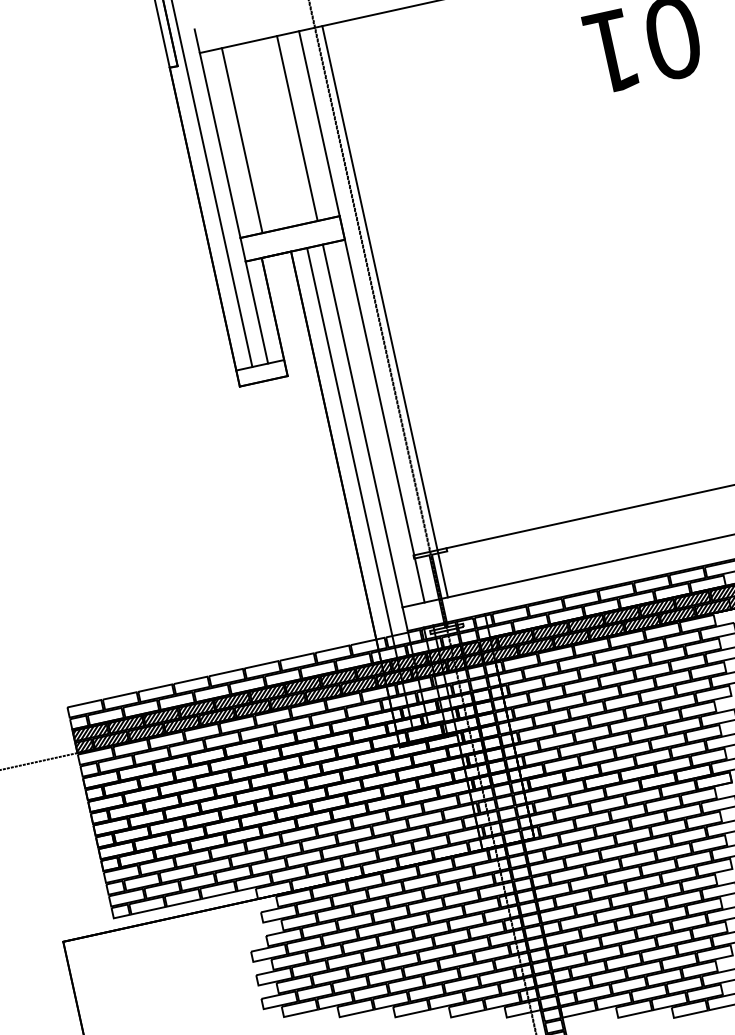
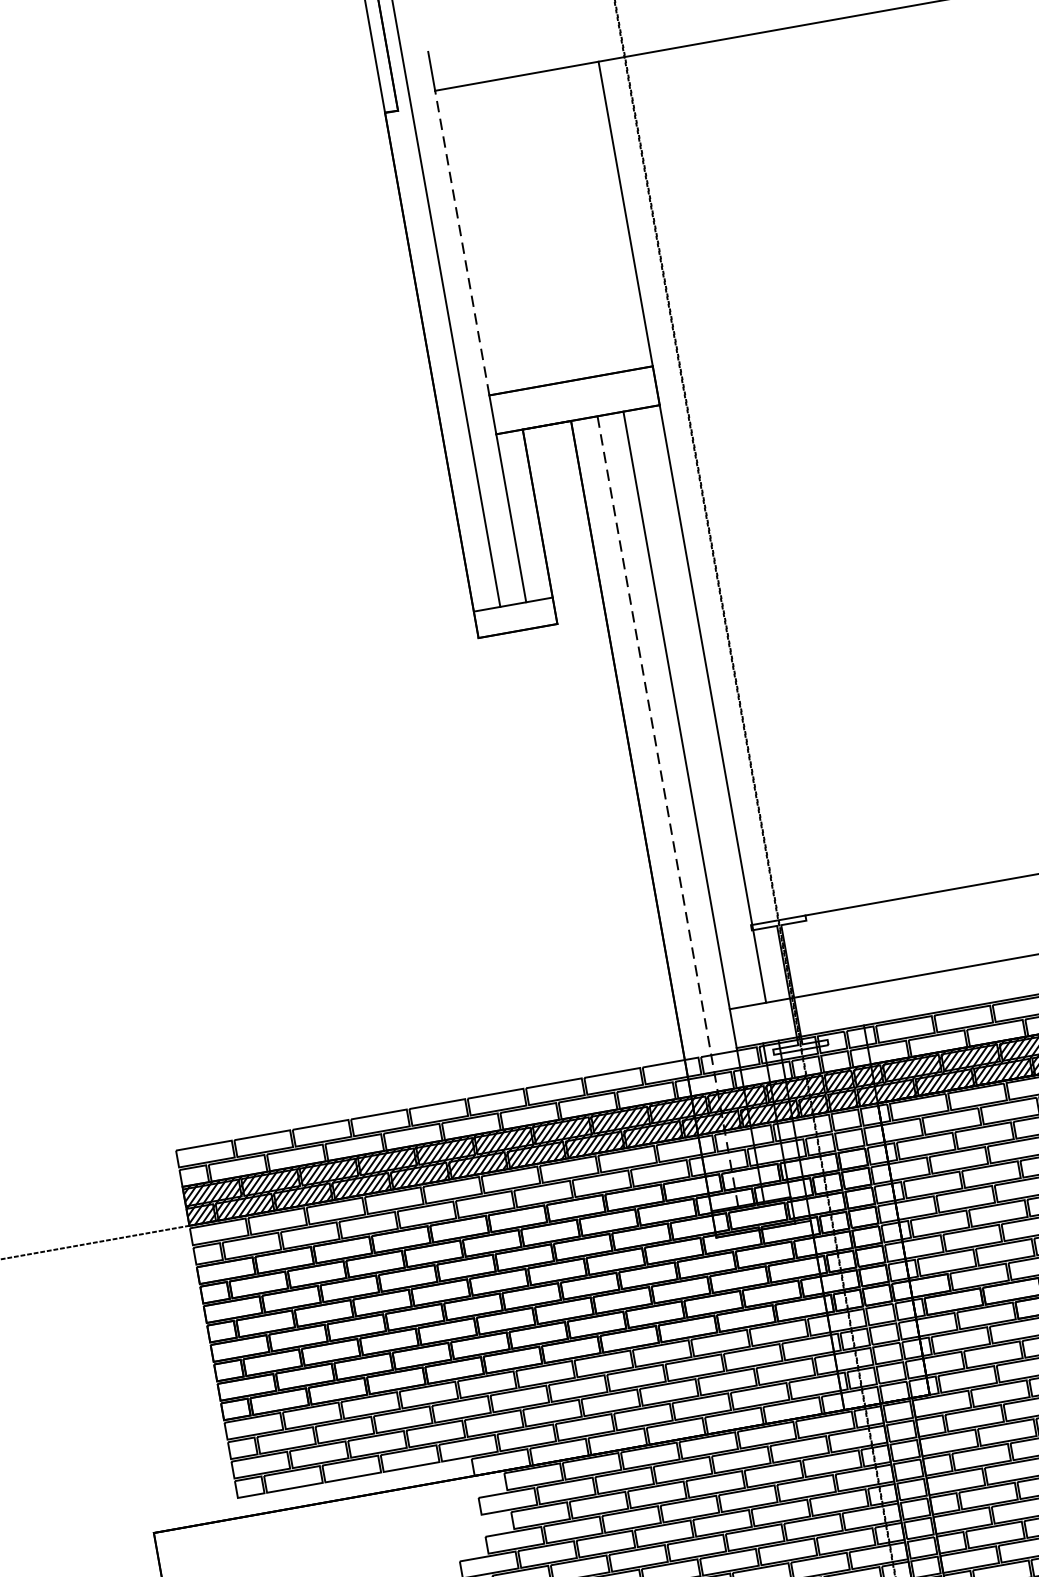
line: (297, 128) -> (589, 220), removed
line: (241, 140) -> (497, 236), removed
line: (220, 145) -> (462, 243), solid -> dashed
line: (384, 311) -> (719, 524), removed
line: (359, 487) -> (667, 810), solid -> dashed

